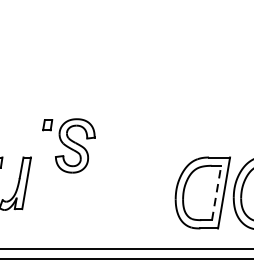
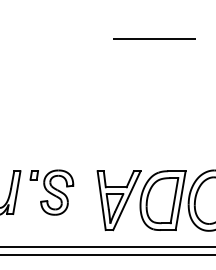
part: (68, 145) -> (51, 192), moved
part: (149, 192) -> (118, 200), added
line: (216, 192) -> (174, 200), dashed -> solid

